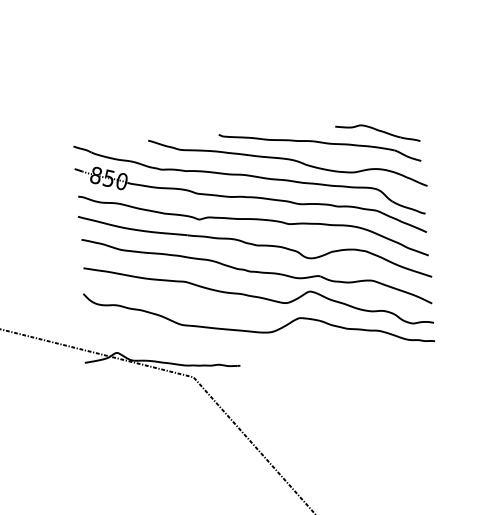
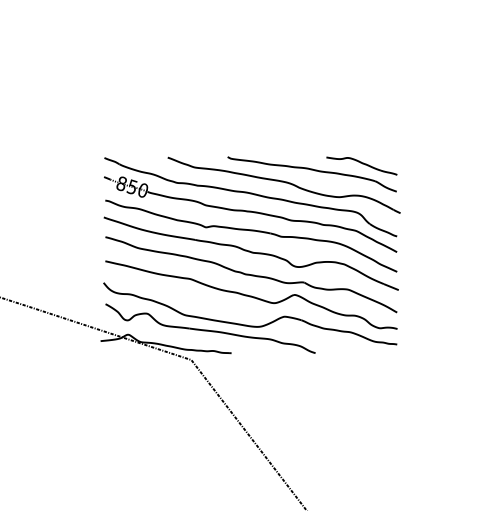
part: (213, 338) -> (210, 328), added

